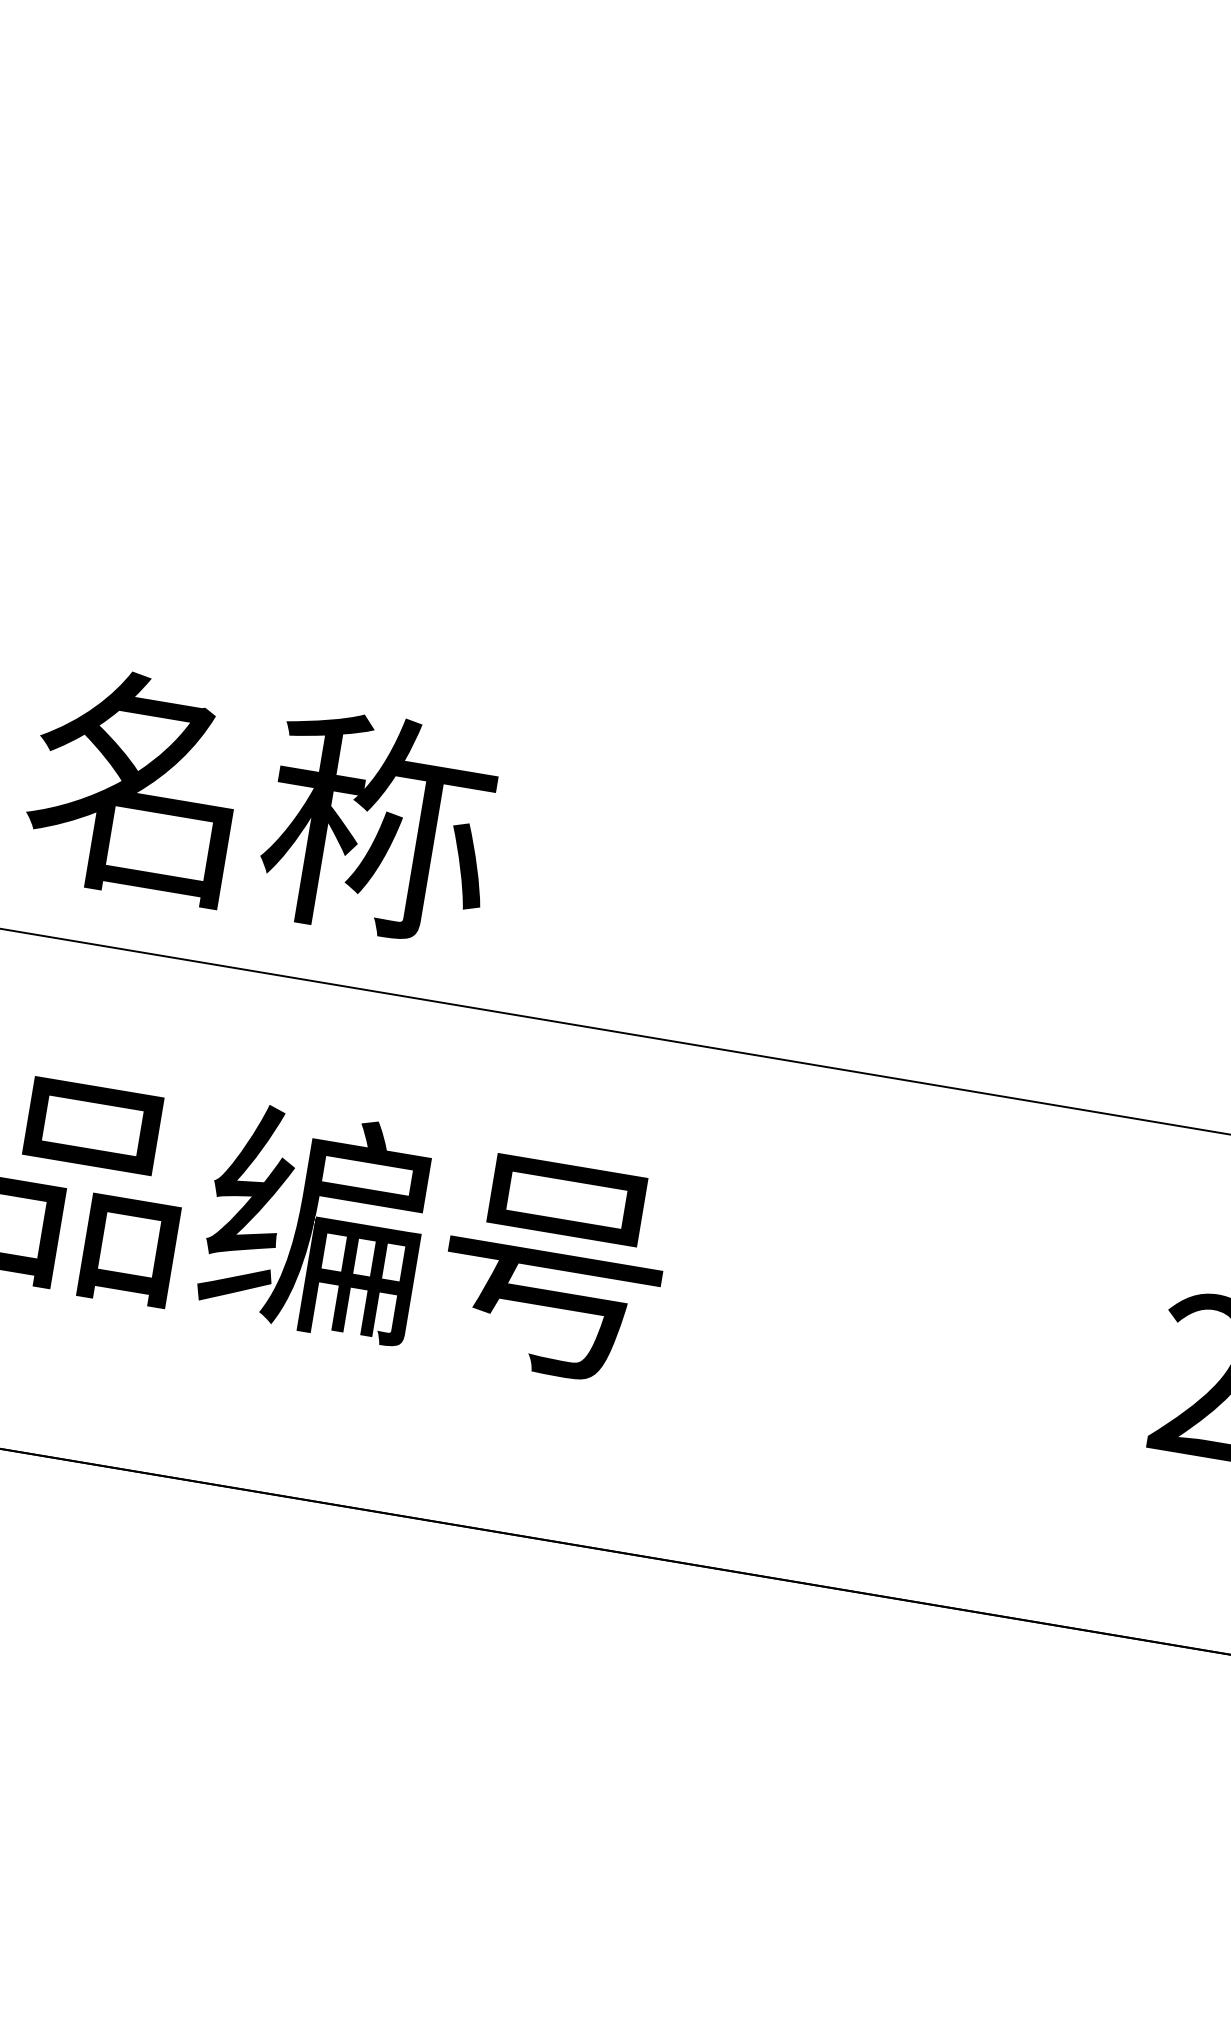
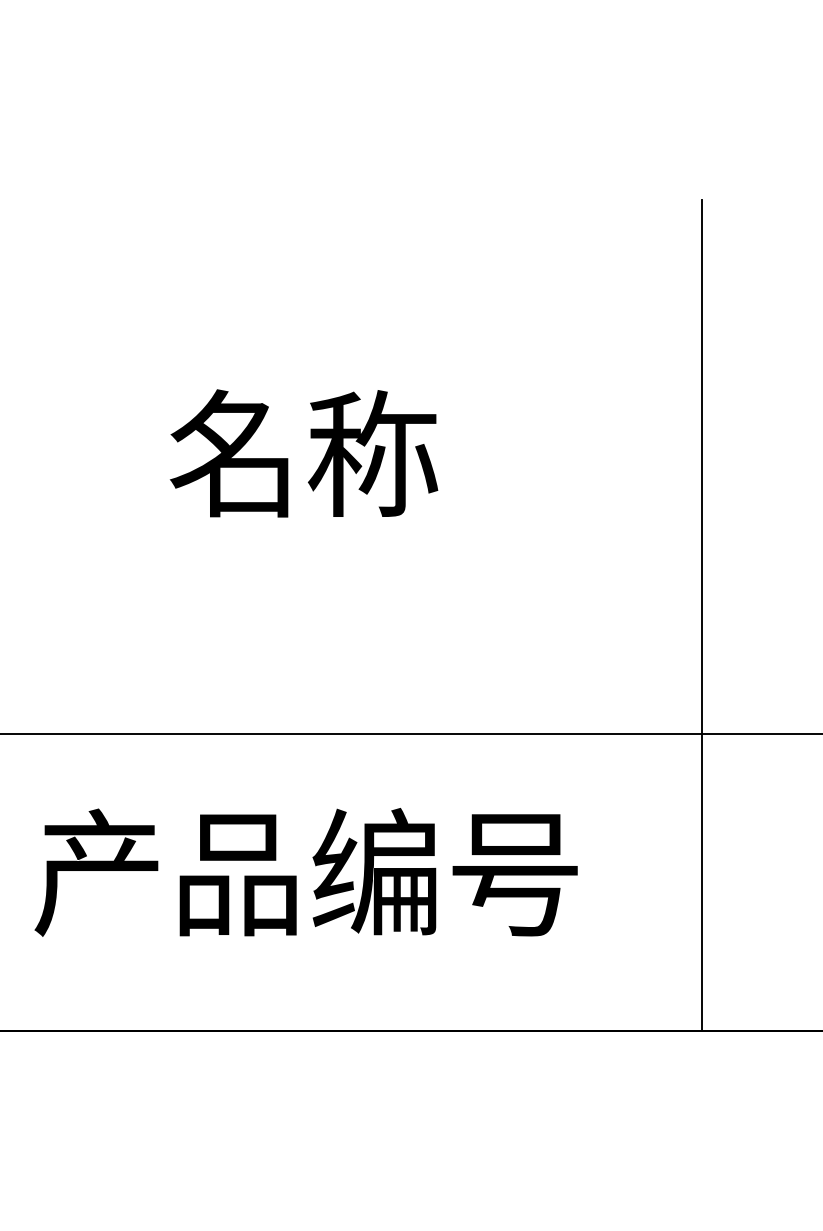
text: (262, 805) -> (304, 453), moved
line: (947, 880) -> (702, 615), added

